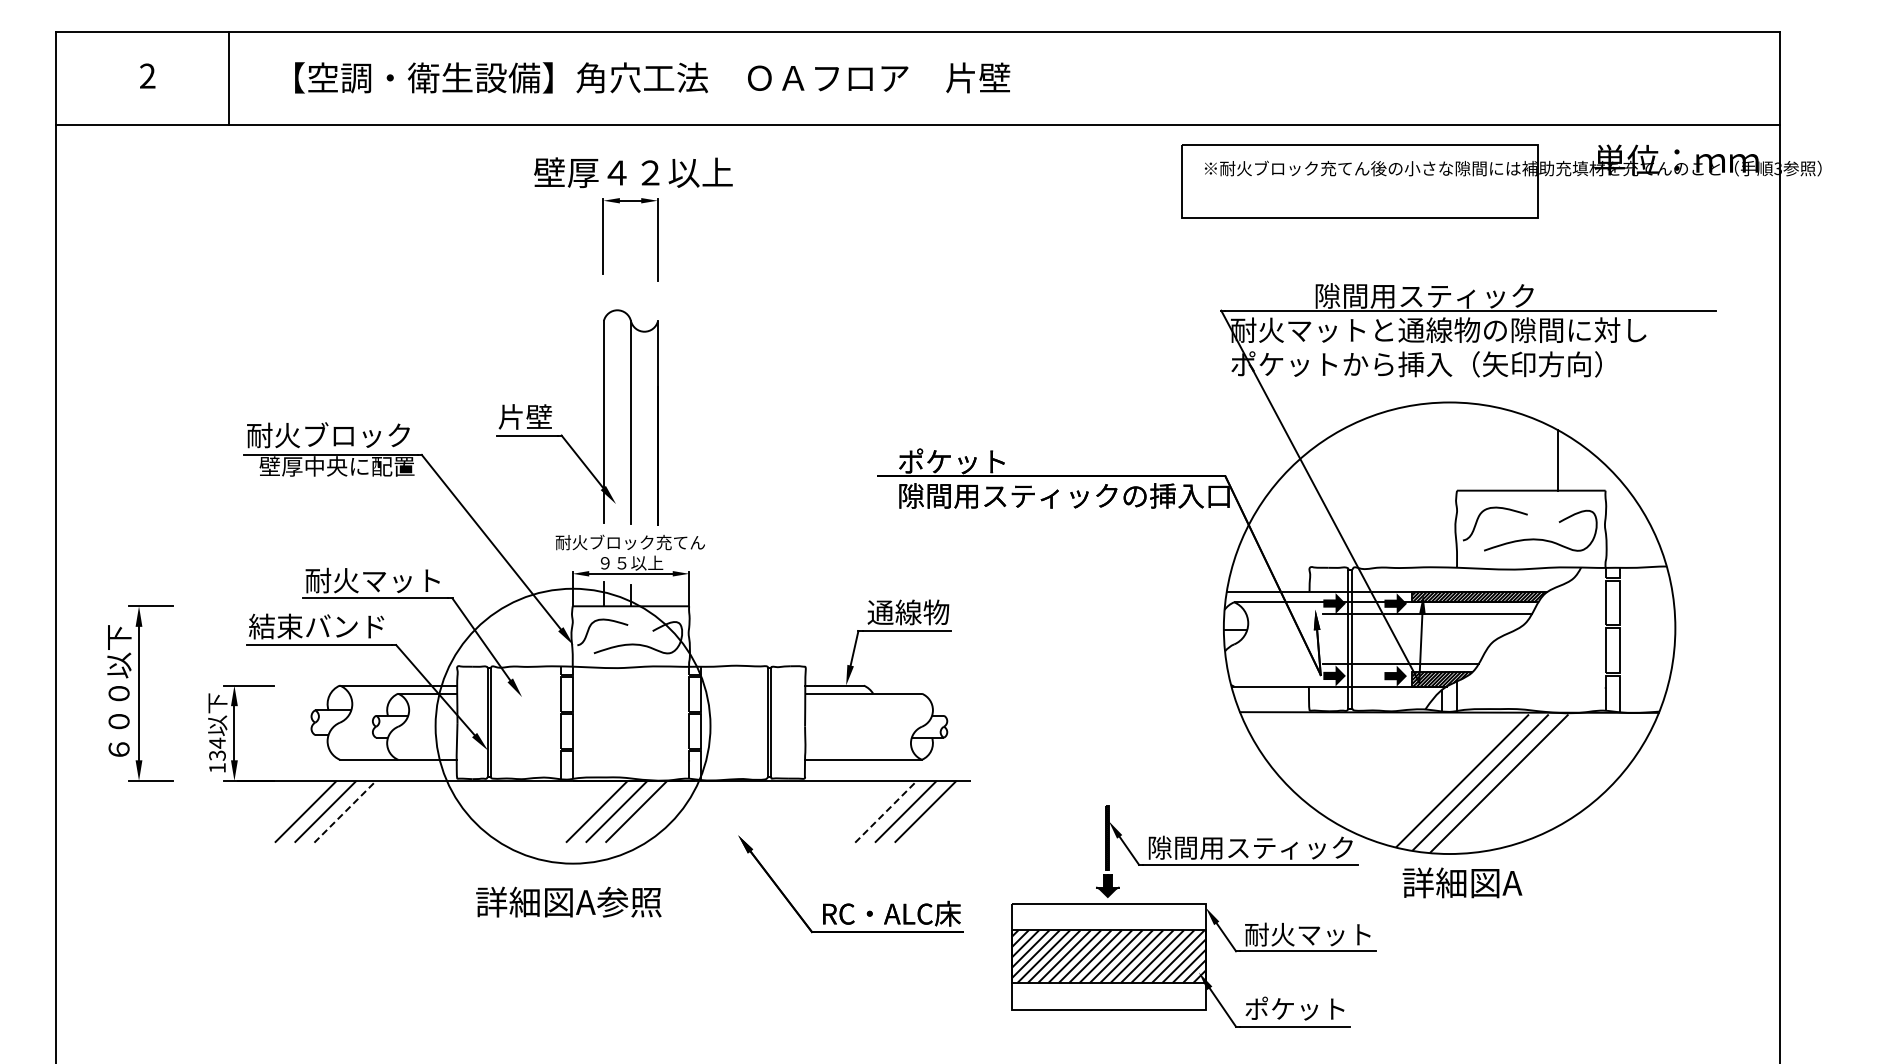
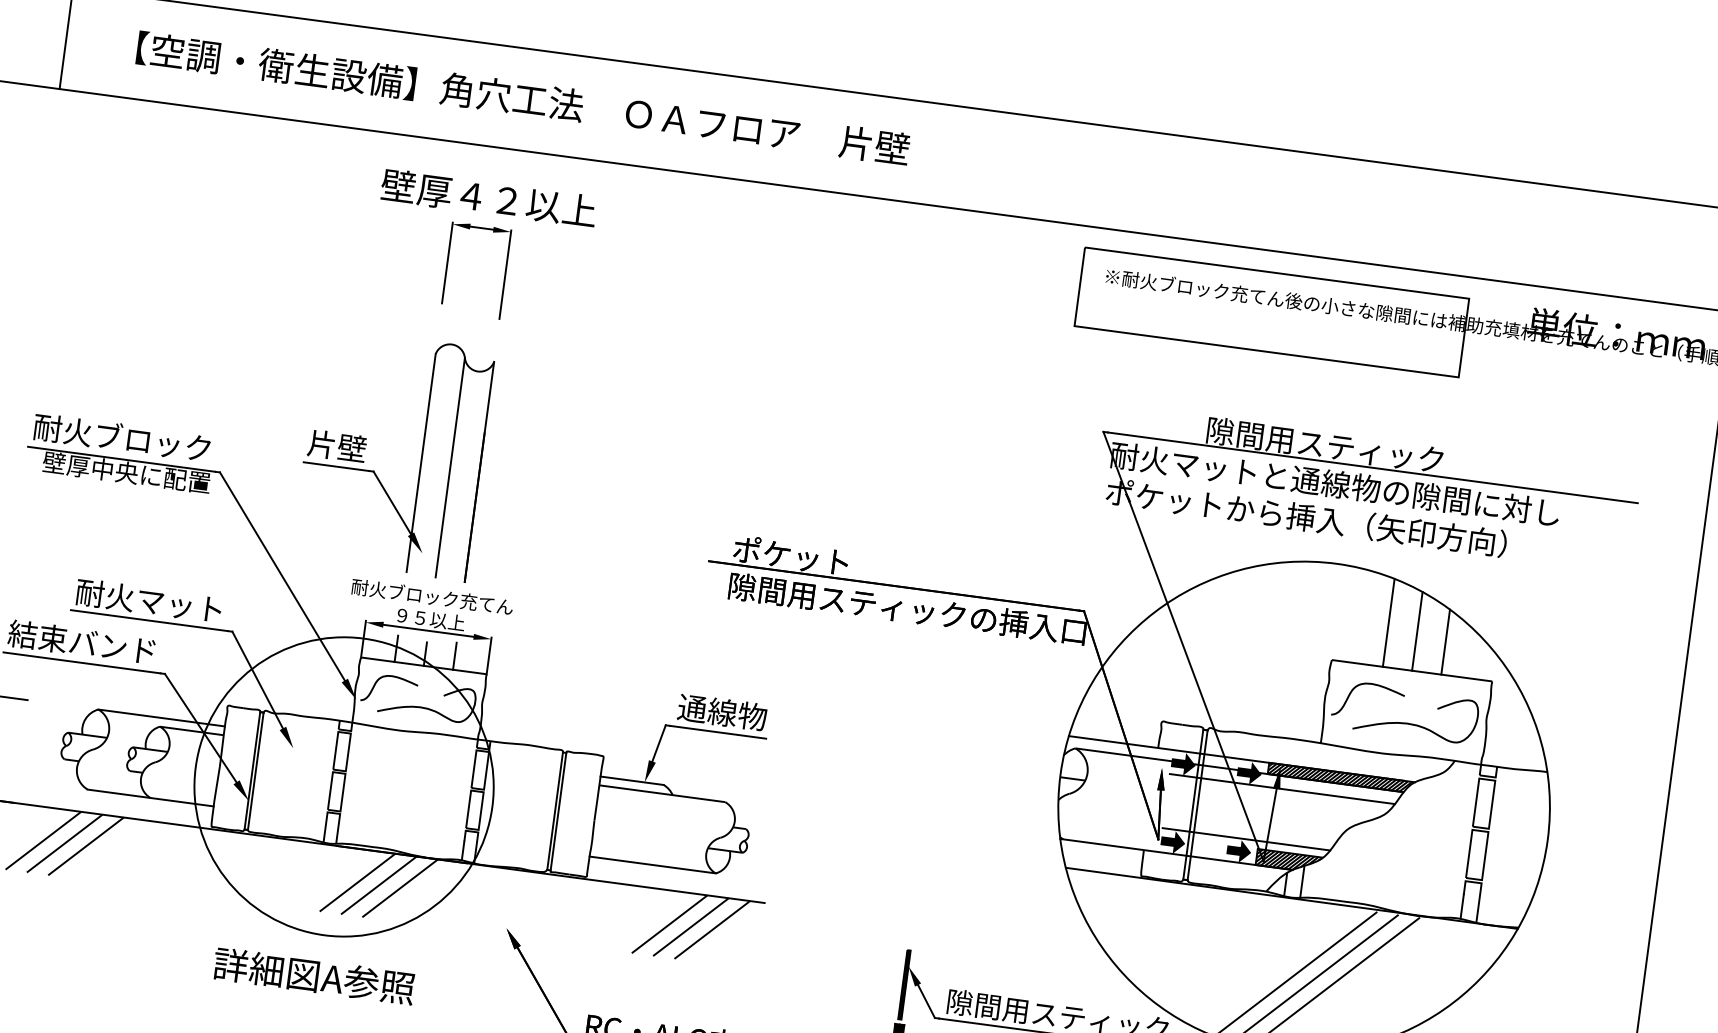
line: (1504, 449) -> (1389, 622), added
line: (1531, 453) -> (1417, 630), added
line: (658, 593) -> (455, 656), added
line: (345, 811) -> (86, 846), dashed -> solid
line: (886, 811) -> (670, 924), dashed -> solid

